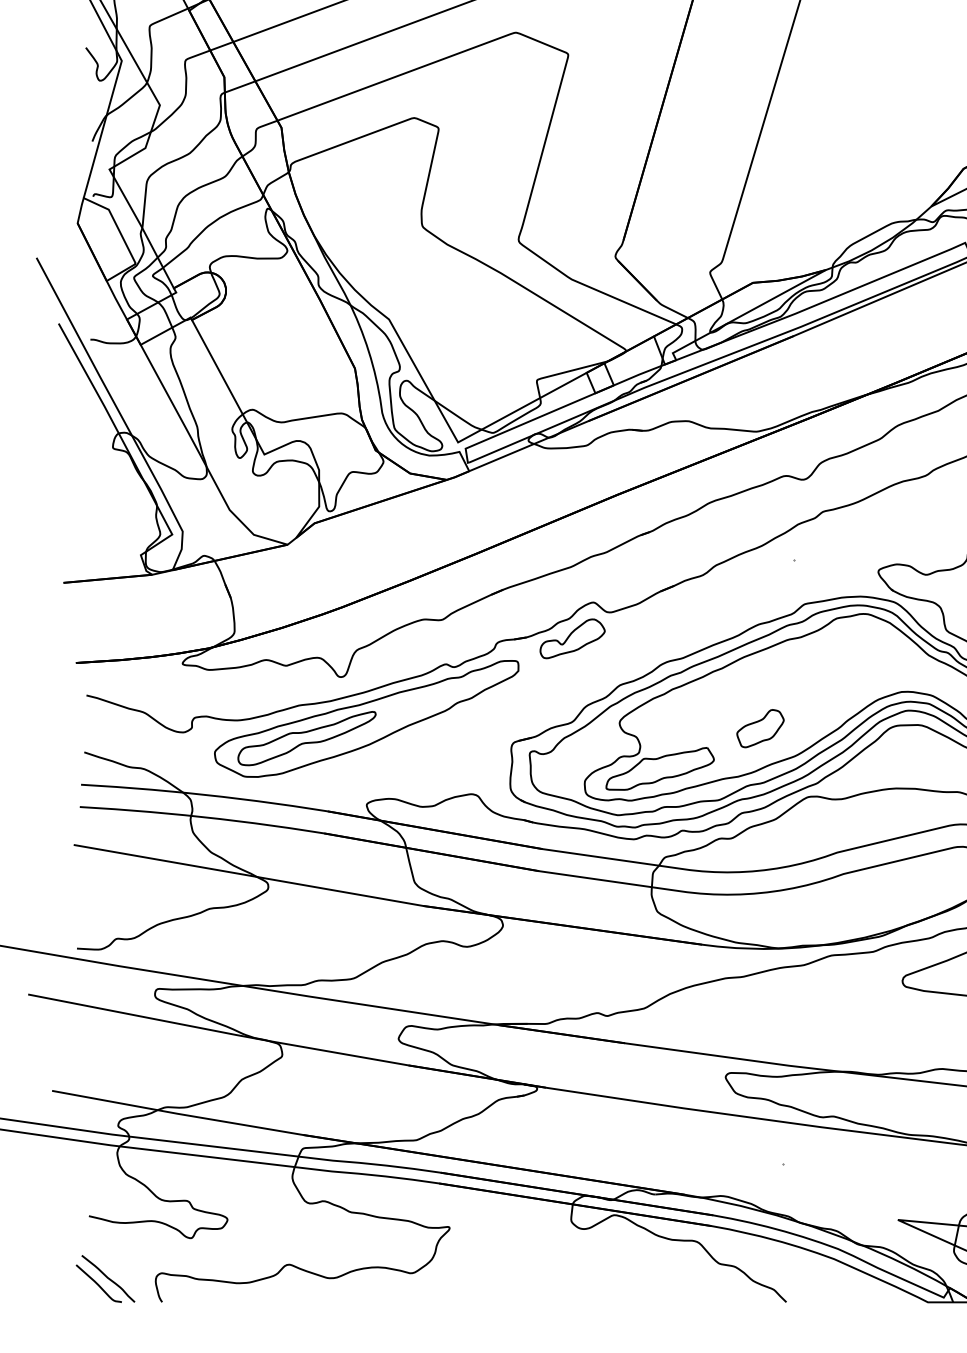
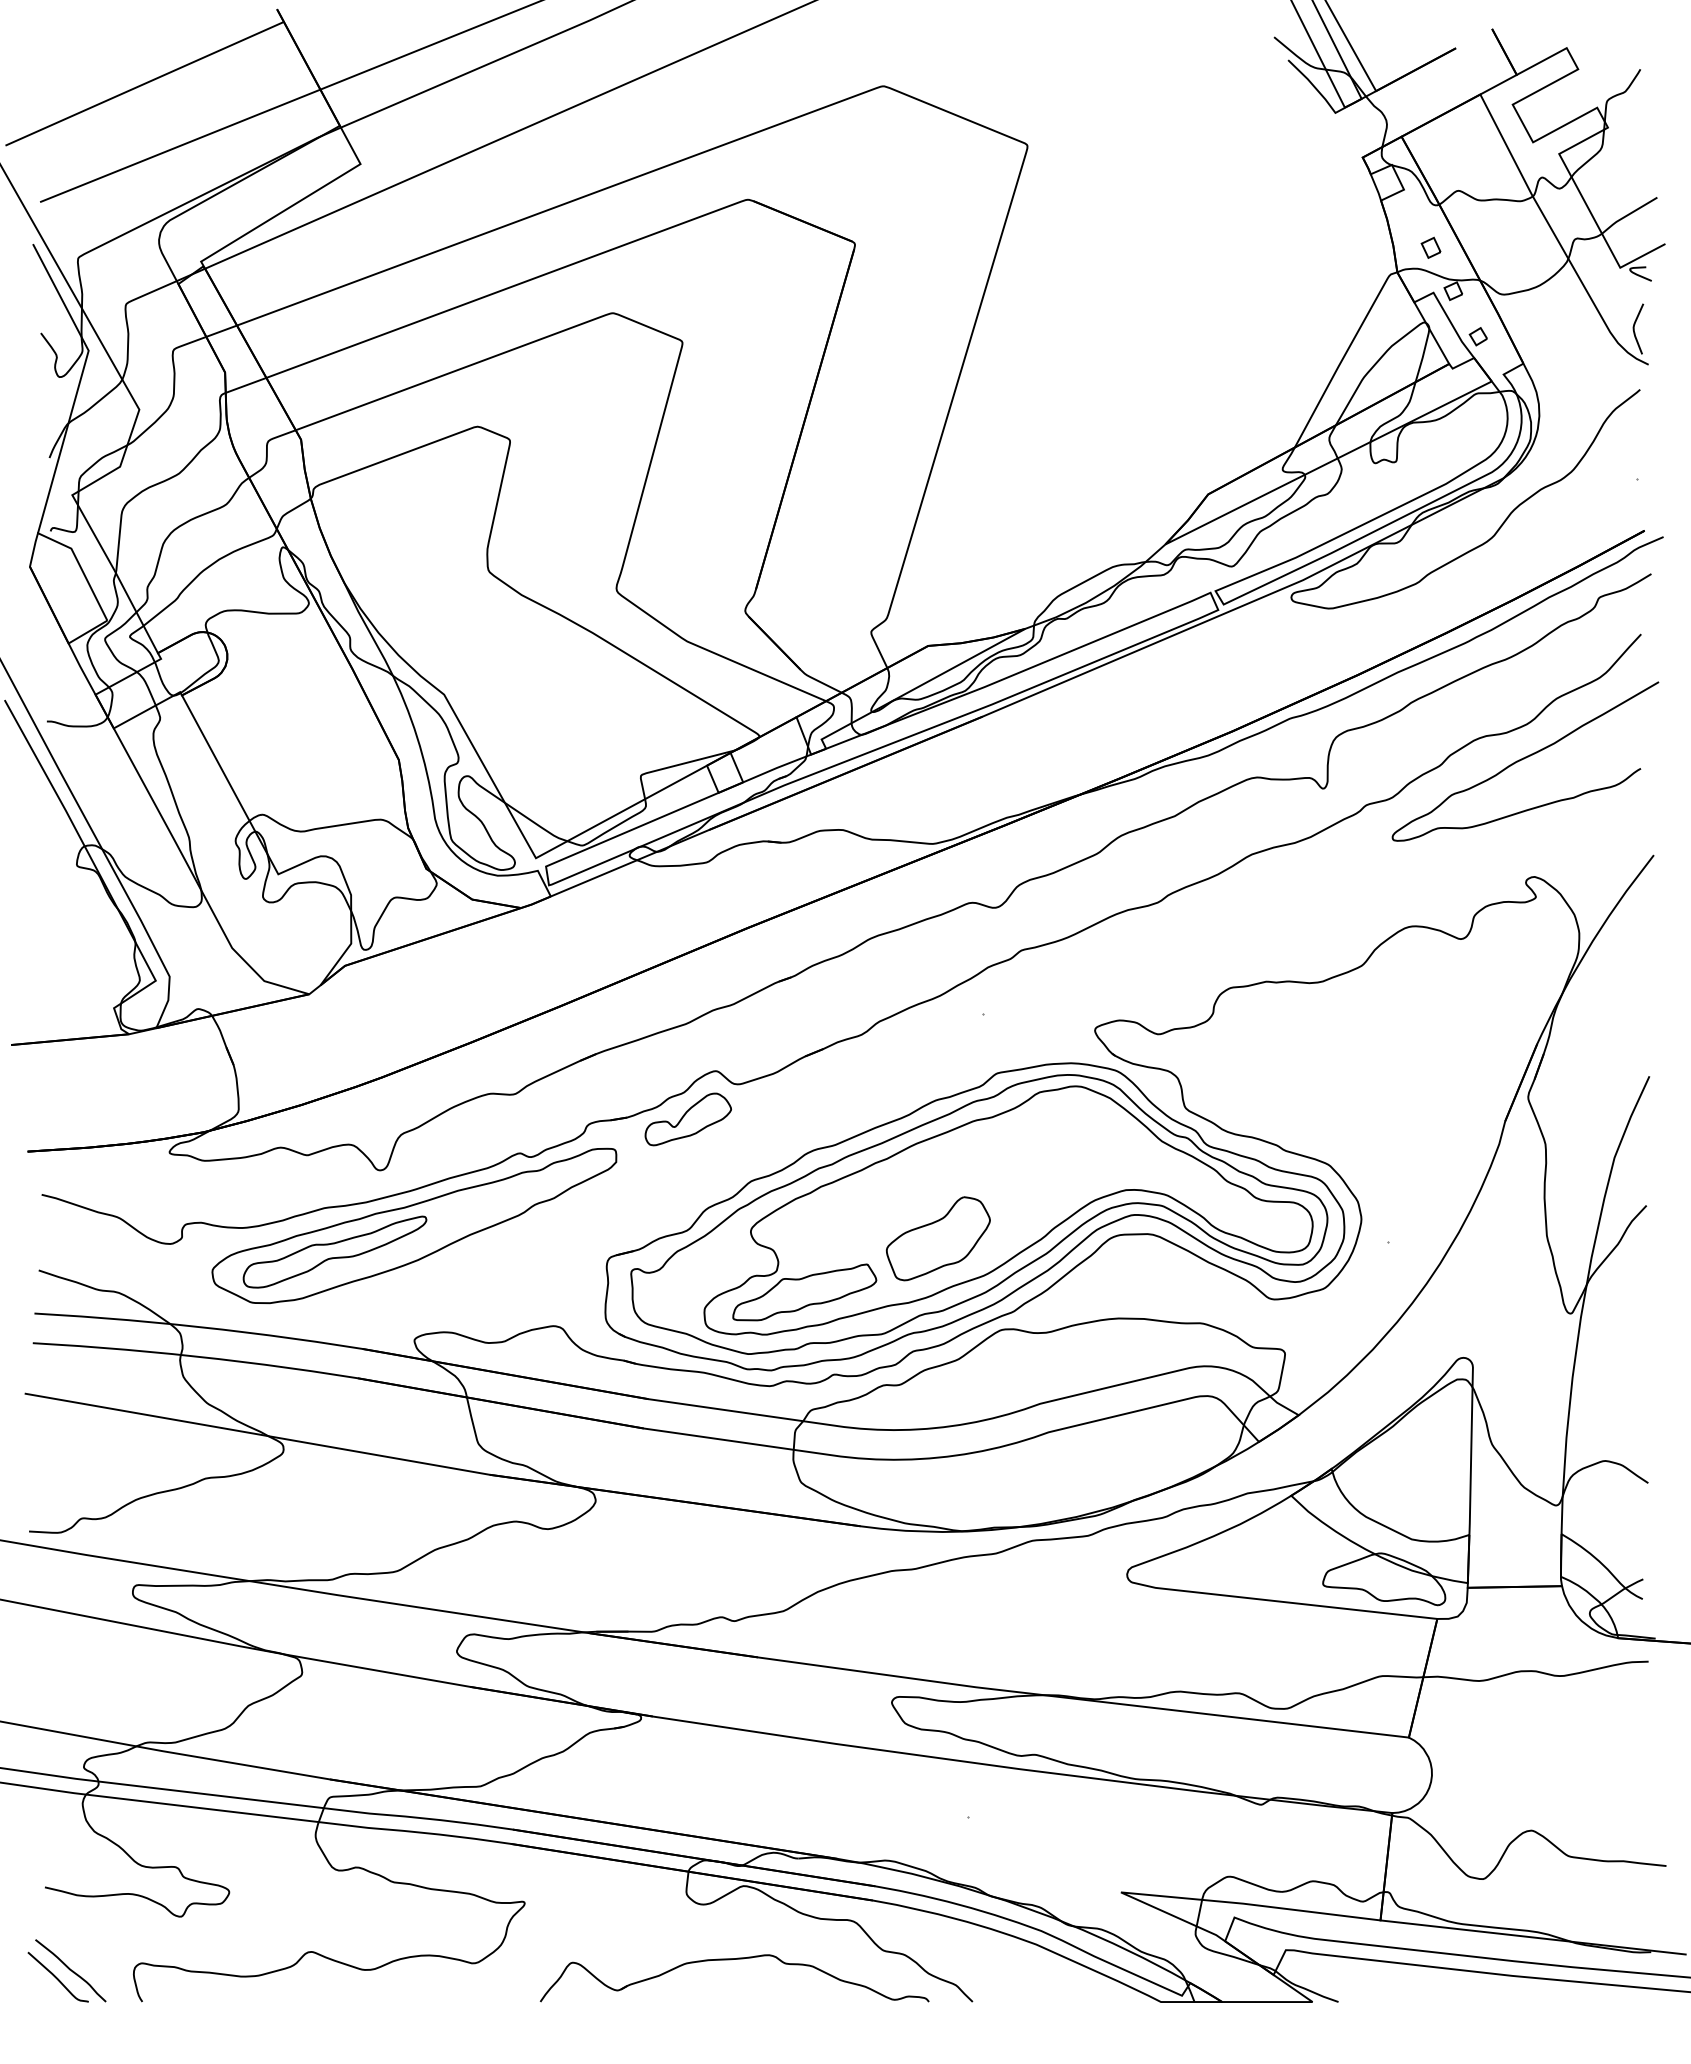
part: (759, 728) -> (937, 1238), size x1.67
part: (605, 1271) -> (731, 1960), added

